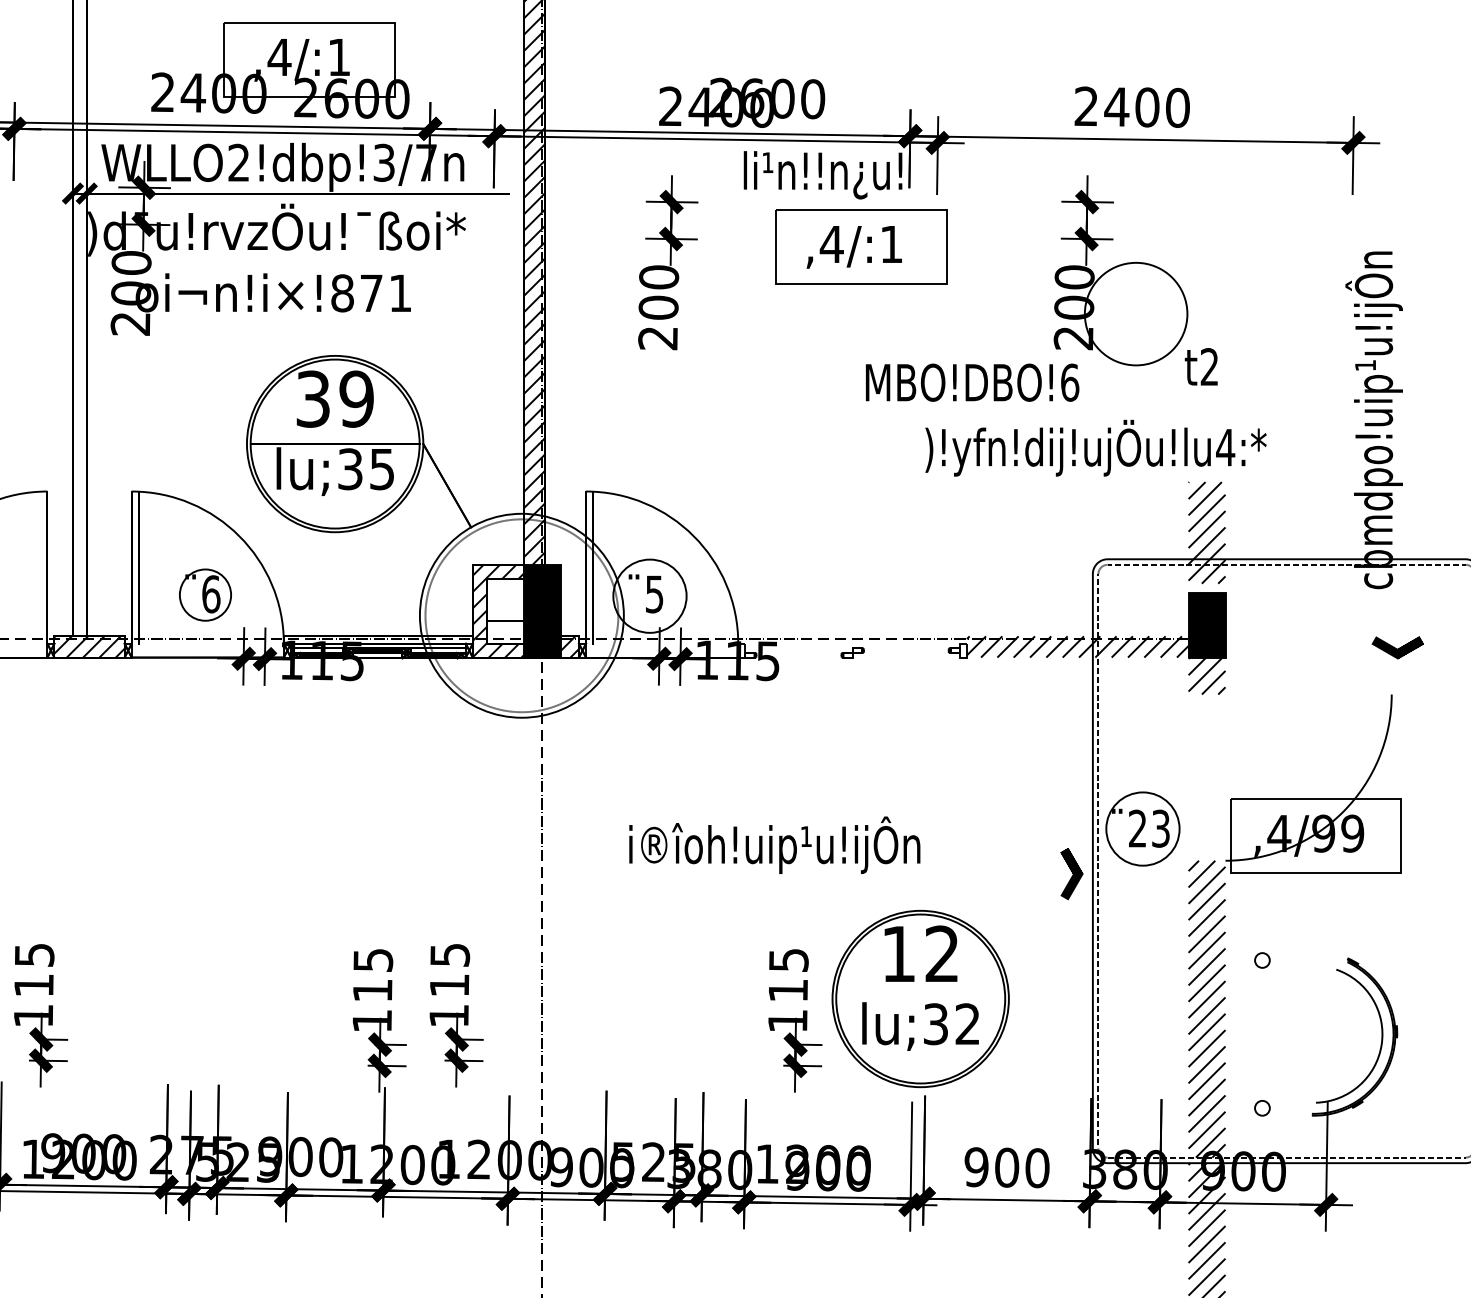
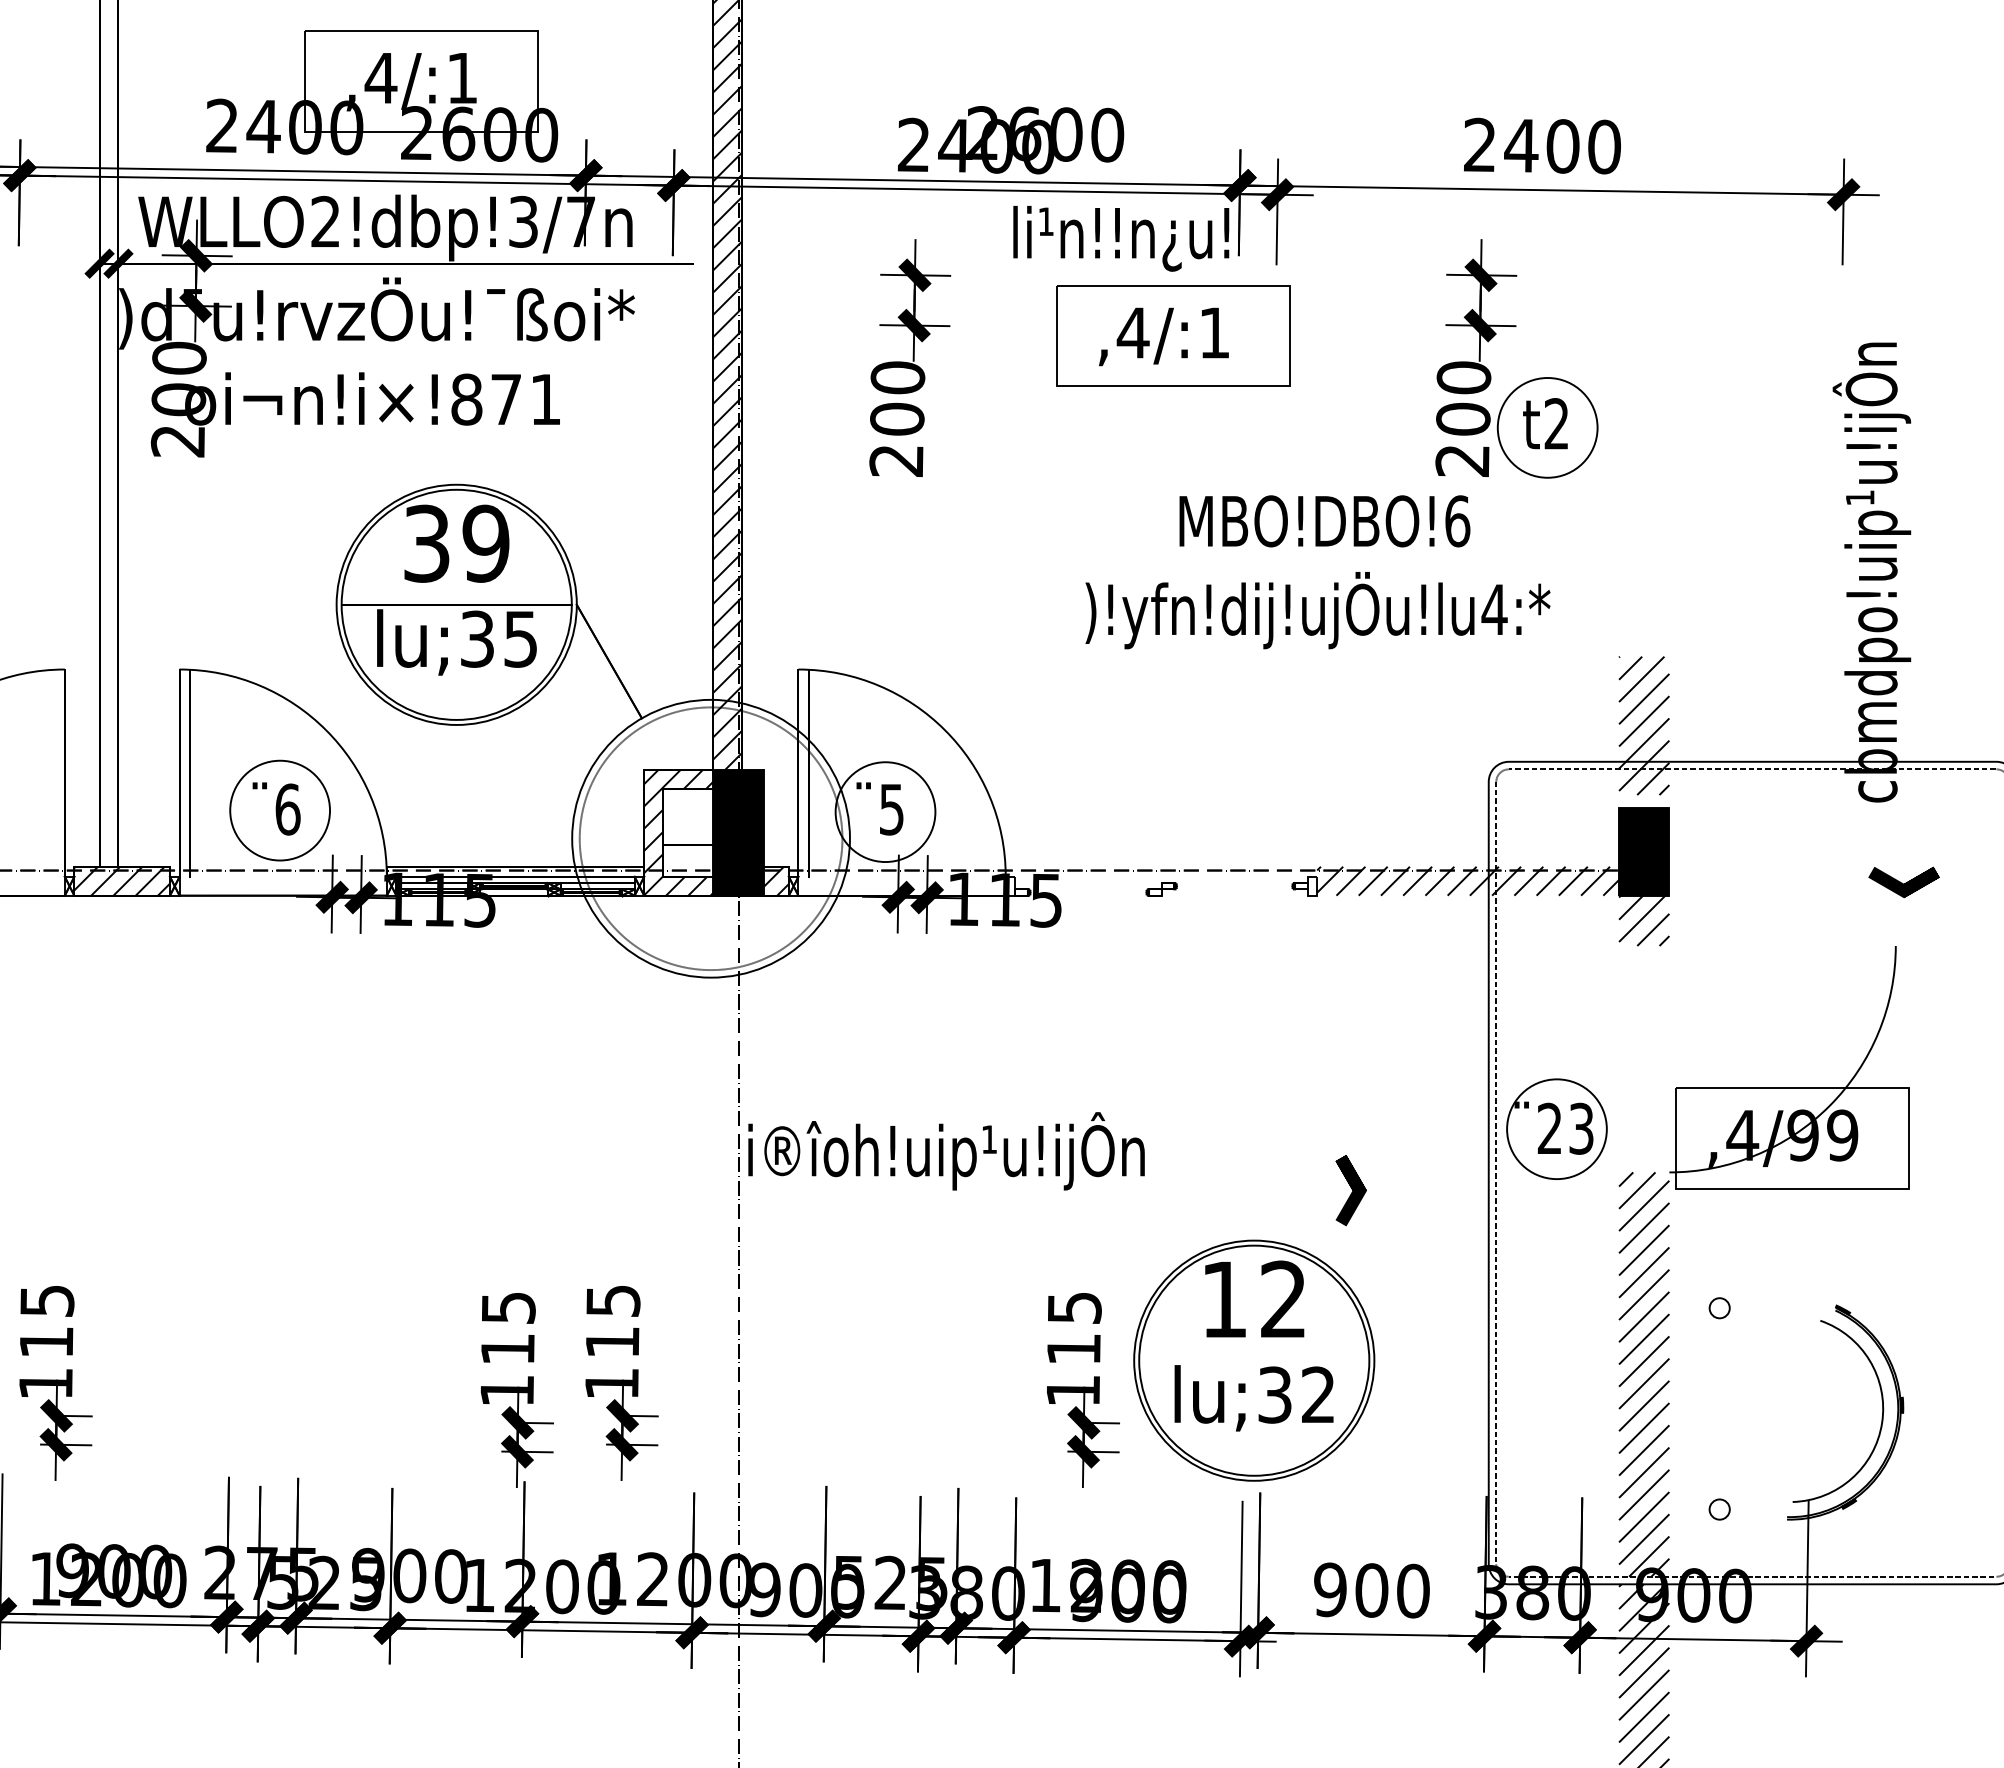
circle: (1136, 313) -> (1547, 427), size x0.71
text: (1201, 366) -> (1545, 423), moved
text: (1095, 448) -> (1317, 610), moved
circle: (205, 595) -> (280, 810), size x1.43
text: (856, 858) -> (1057, 1169), moved

